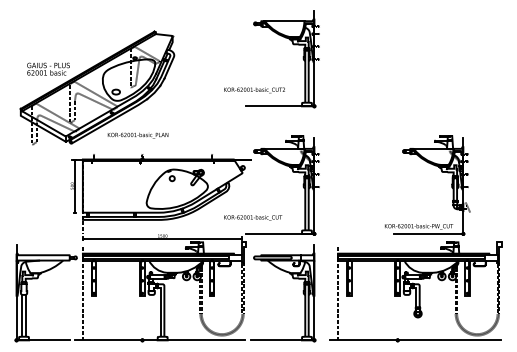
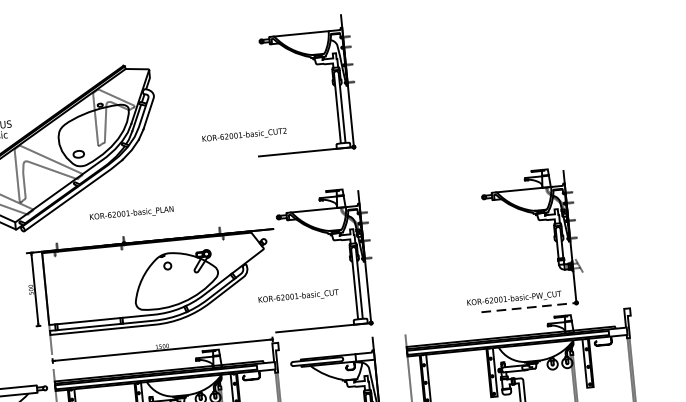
text: (254, 90) -> (244, 135), moved
text: (137, 135) -> (131, 213), moved
text: (253, 217) -> (299, 296), moved
line: (429, 233) -> (529, 306), solid -> dashed

